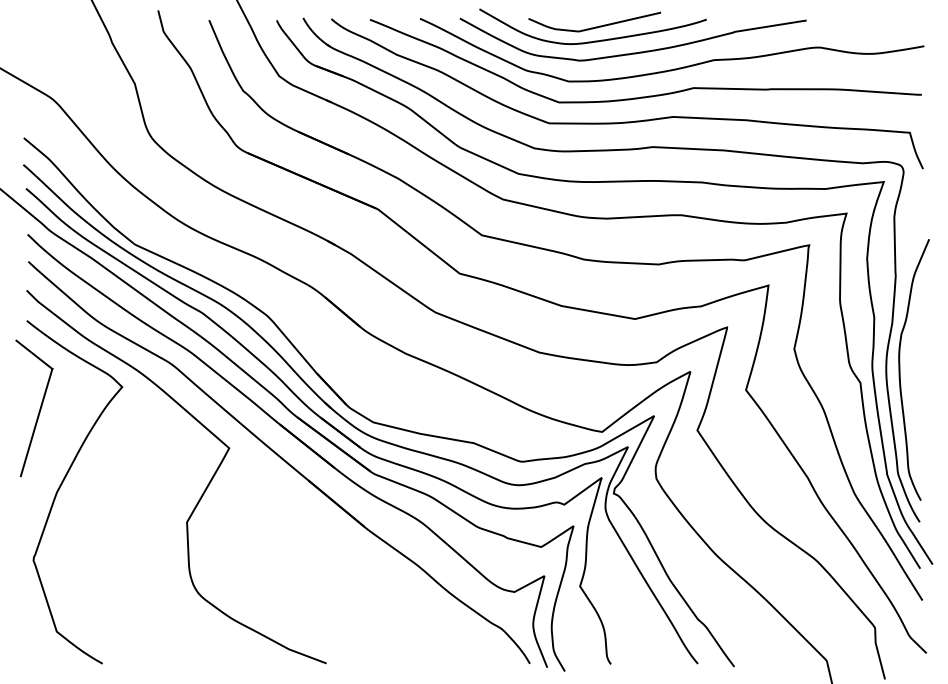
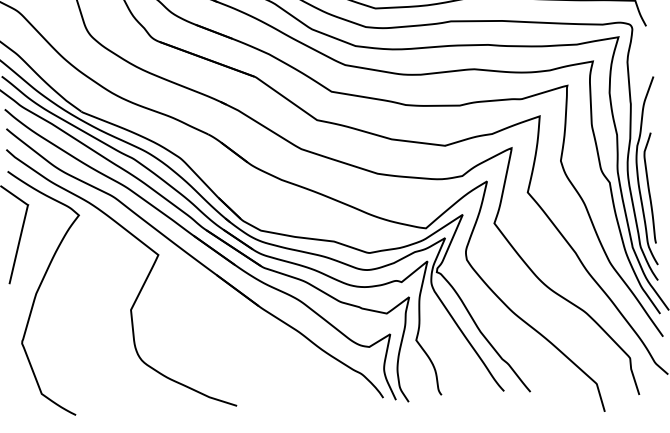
curve: (914, 393) -> (649, 188), added

